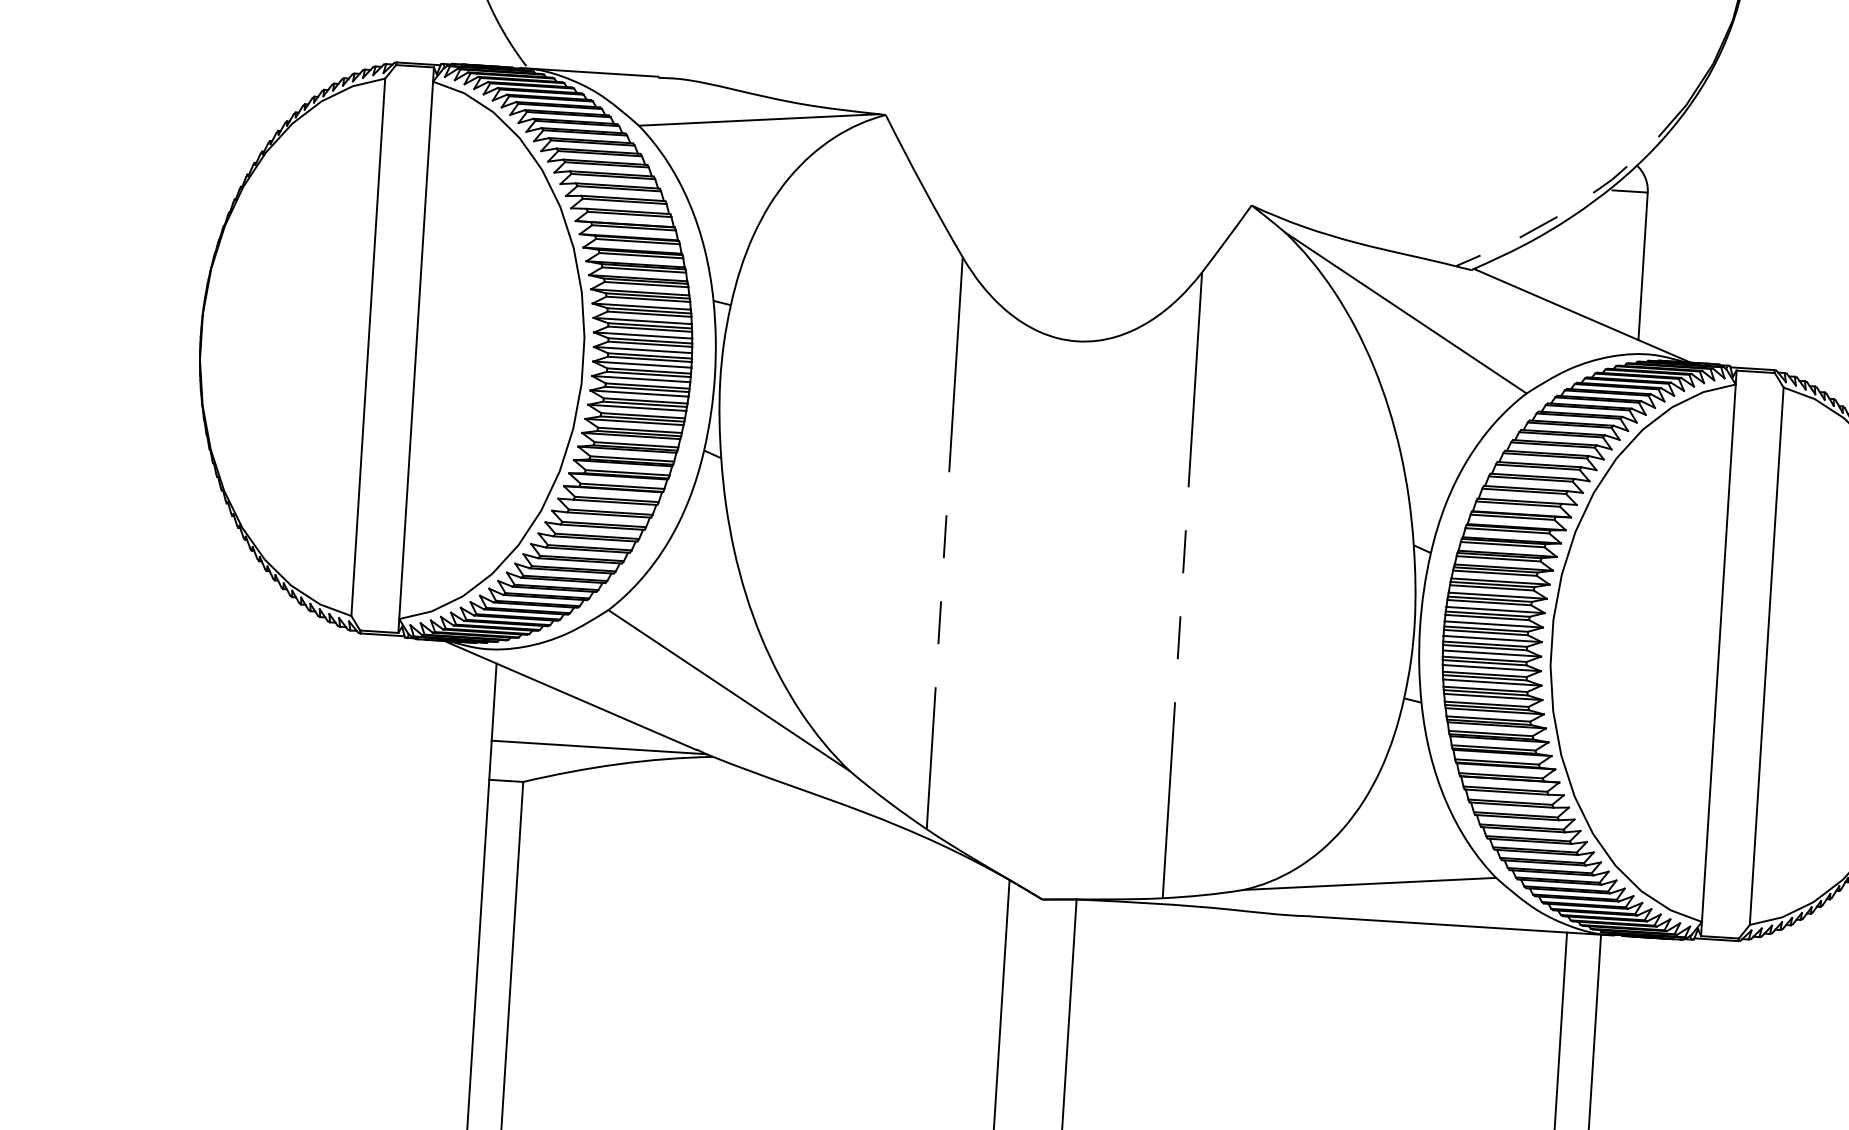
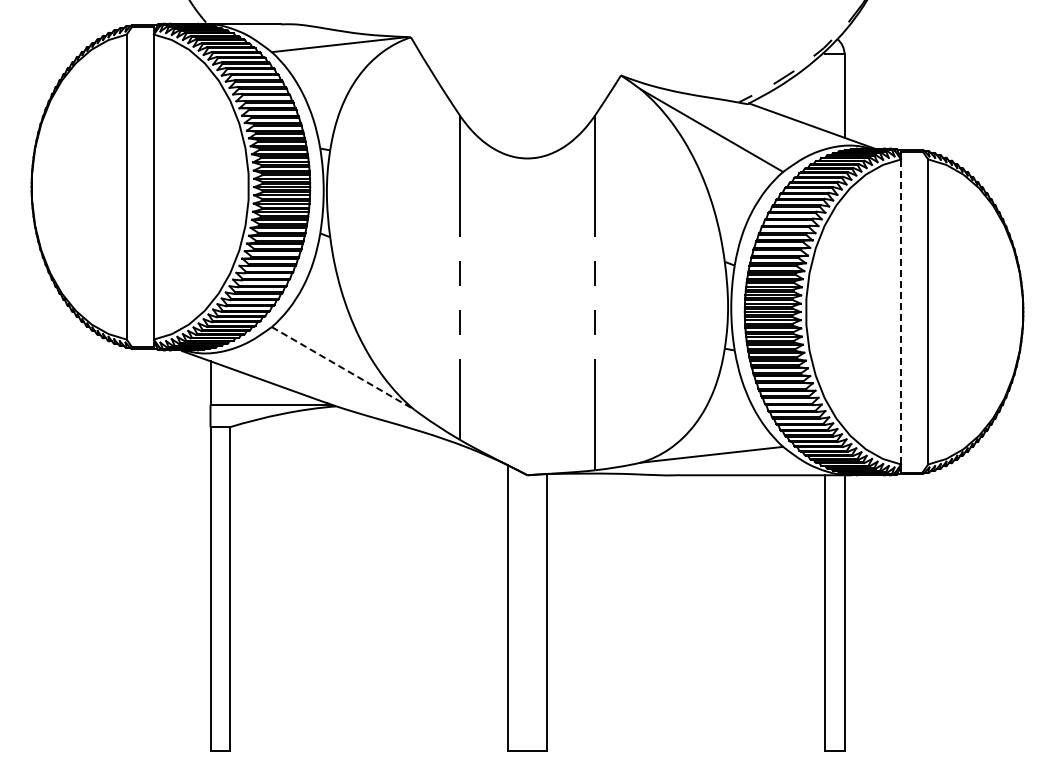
line: (1719, 652) -> (901, 311), solid -> dashed
line: (730, 691) -> (343, 368), solid -> dashed

